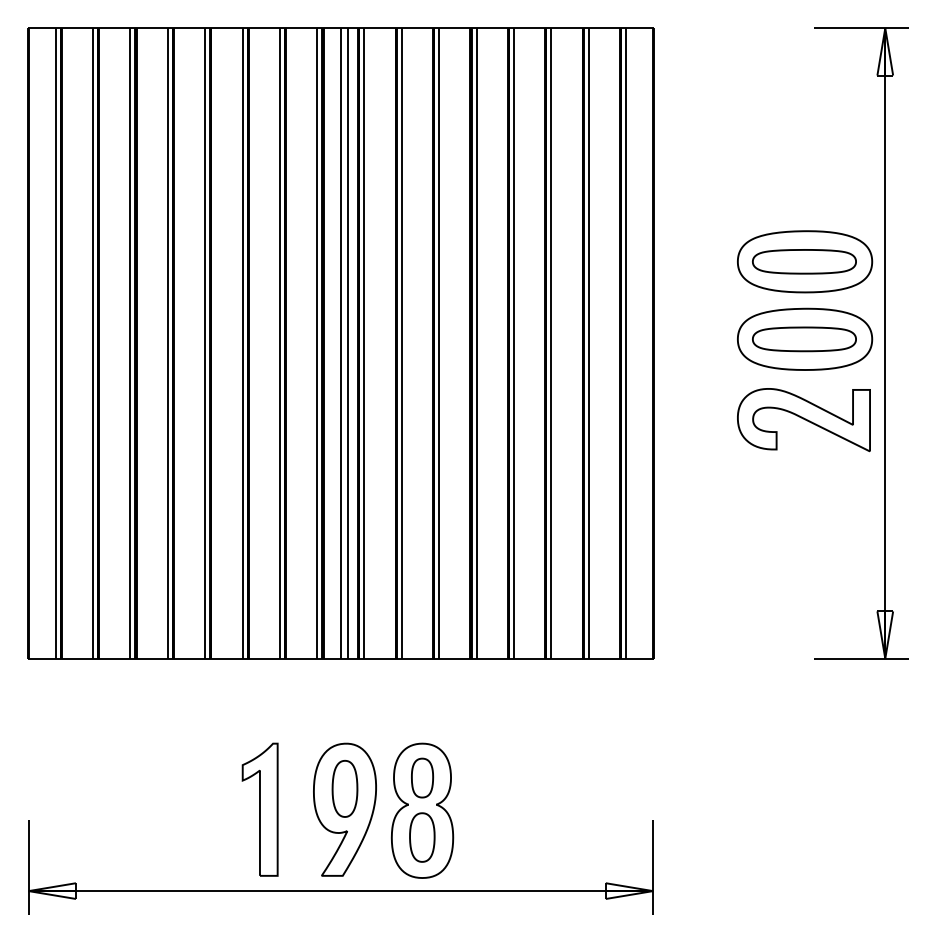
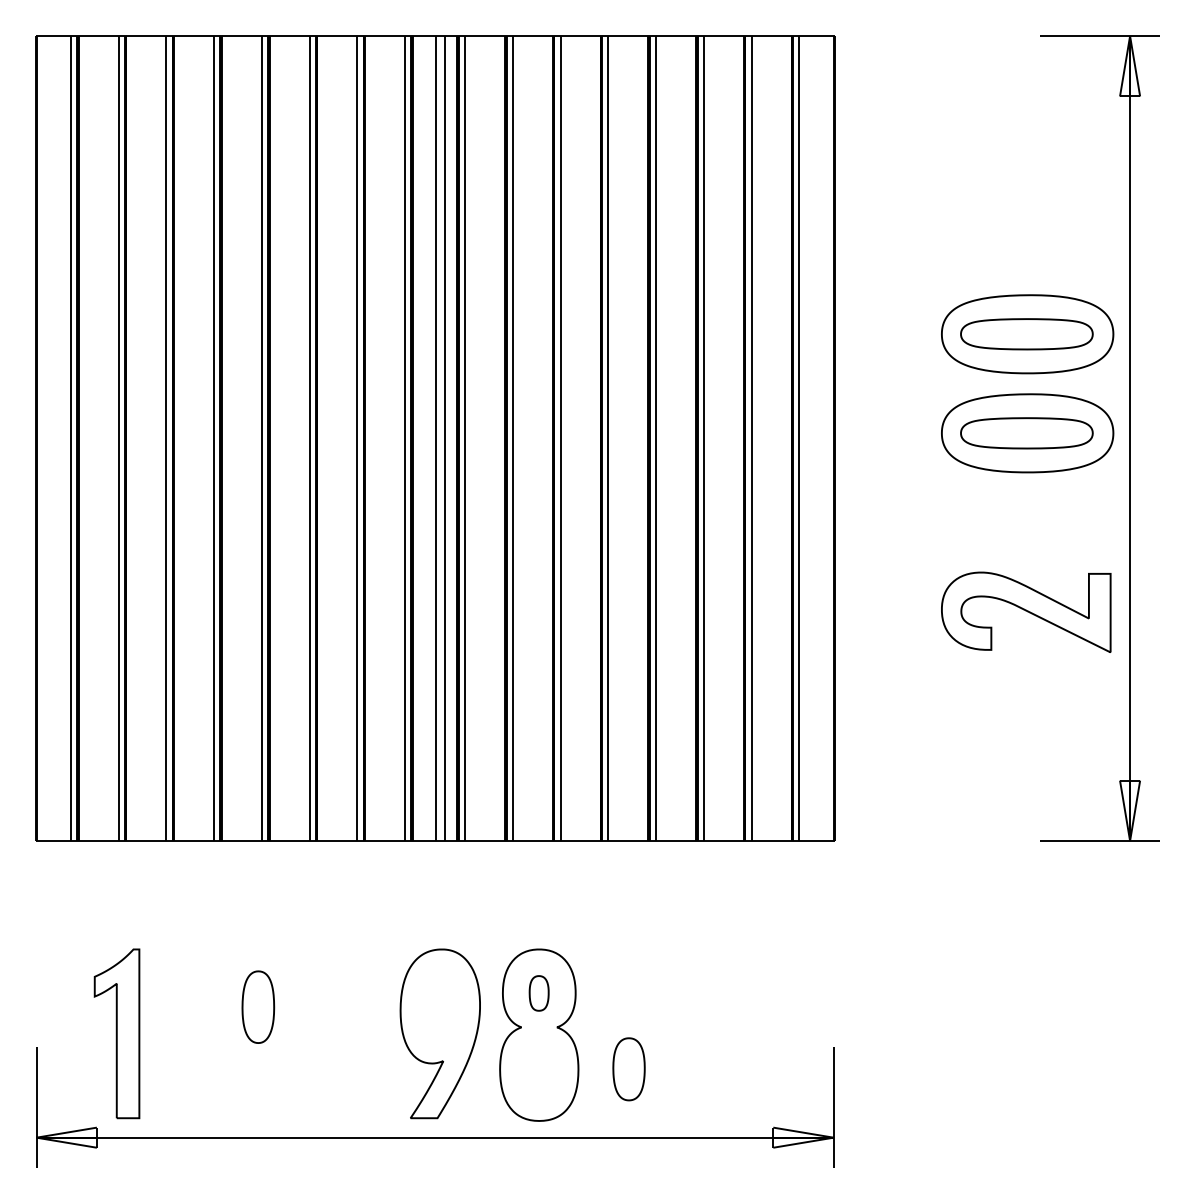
part: (804, 419) -> (1026, 611), moved
part: (421, 778) -> (538, 993), size x0.7
part: (345, 788) -> (258, 1006), moved
part: (259, 809) -> (116, 1033), moved
part: (421, 837) -> (628, 1069), moved

